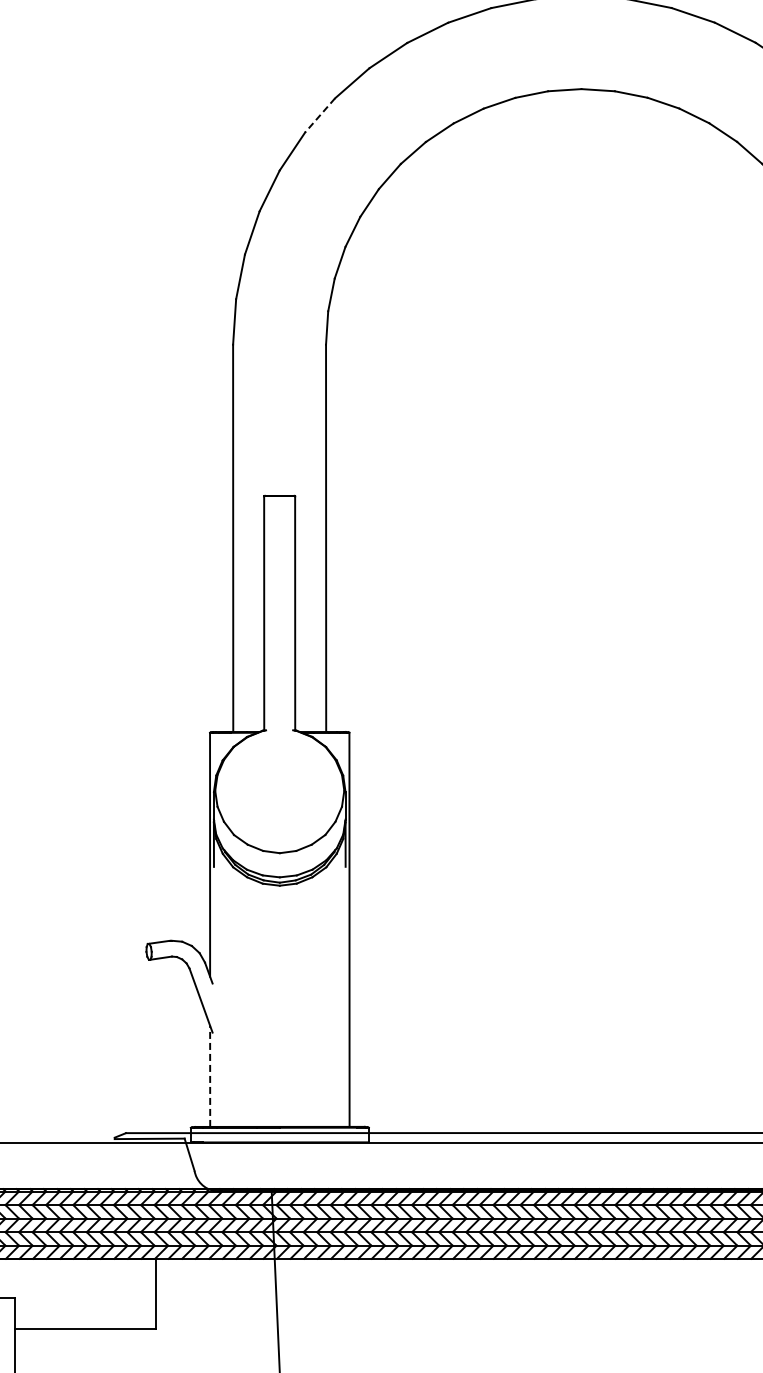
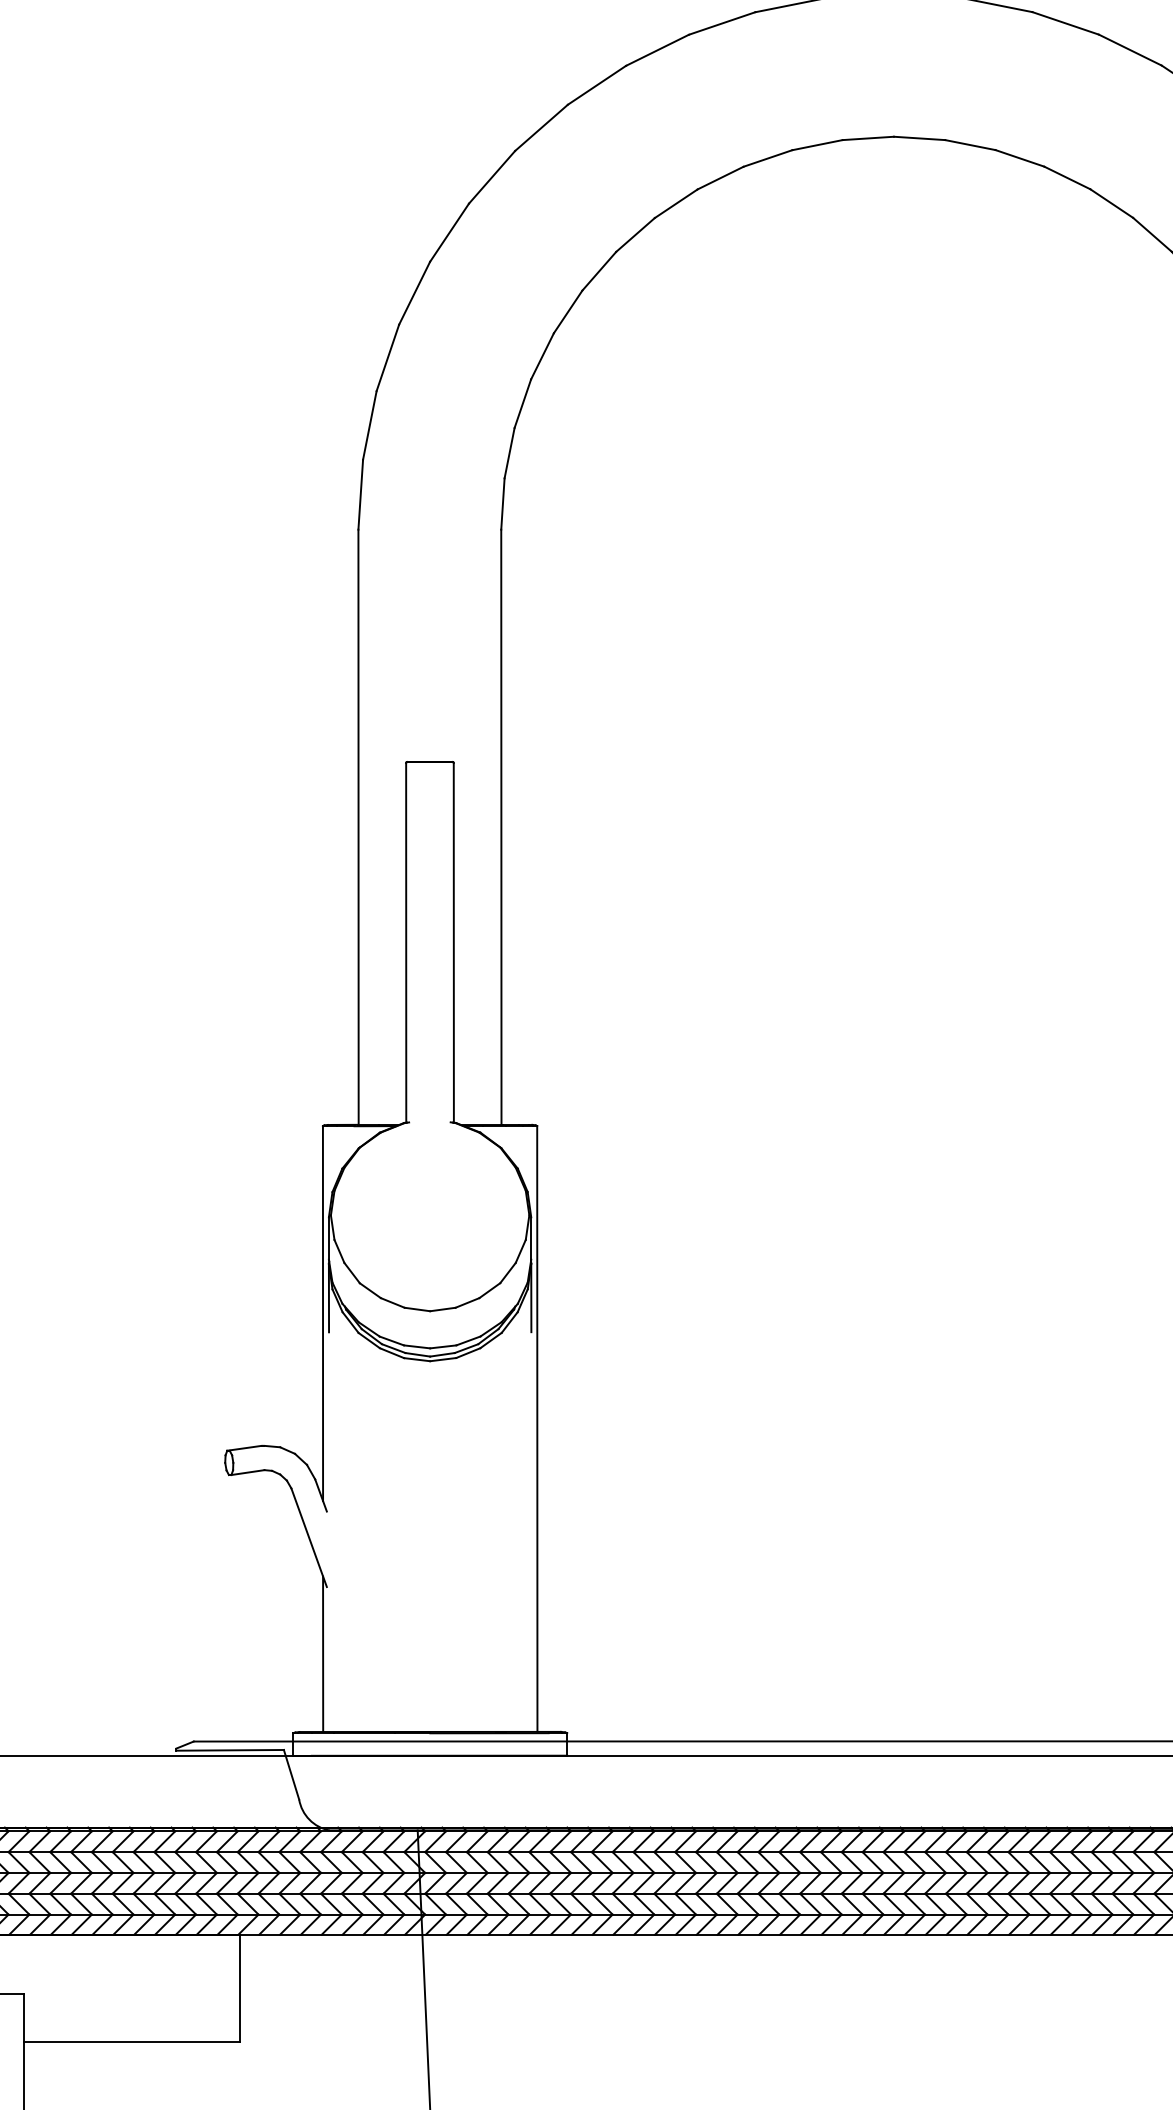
line: (320, 115) -> (492, 177), dashed -> solid
line: (210, 1076) -> (323, 1654), dashed -> solid

